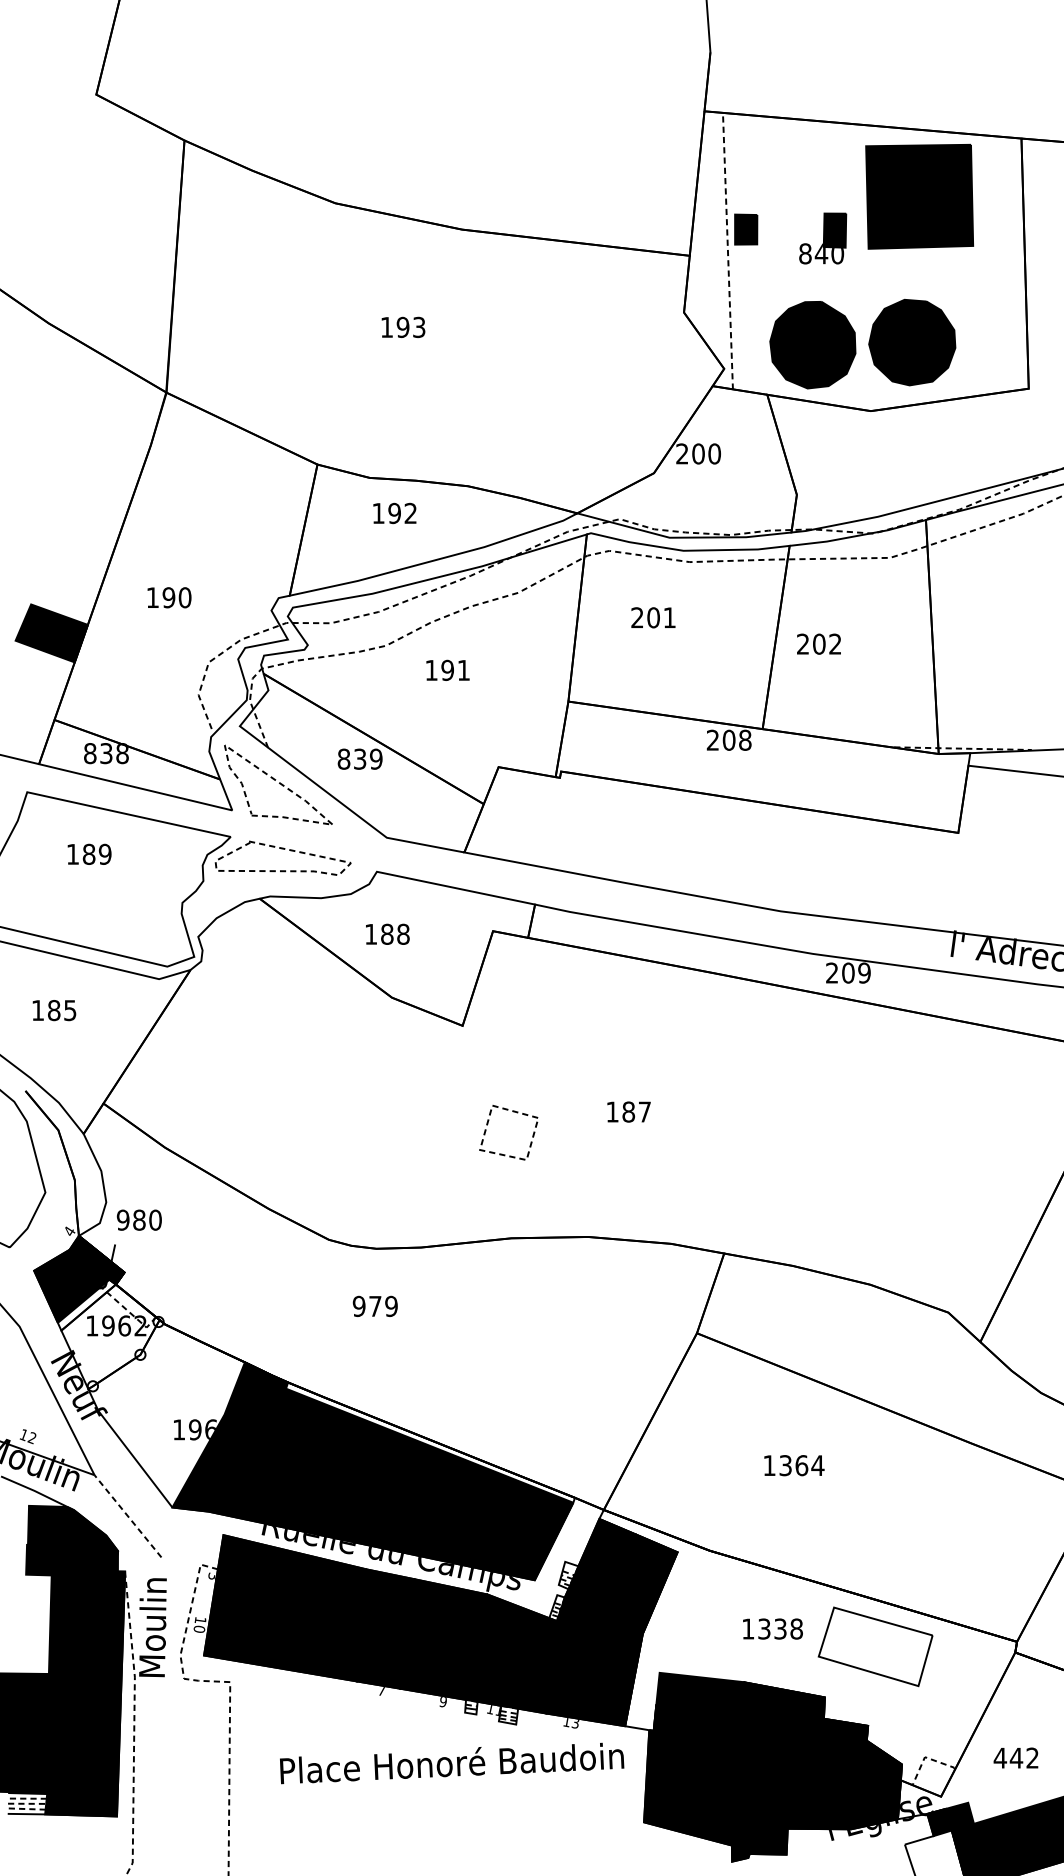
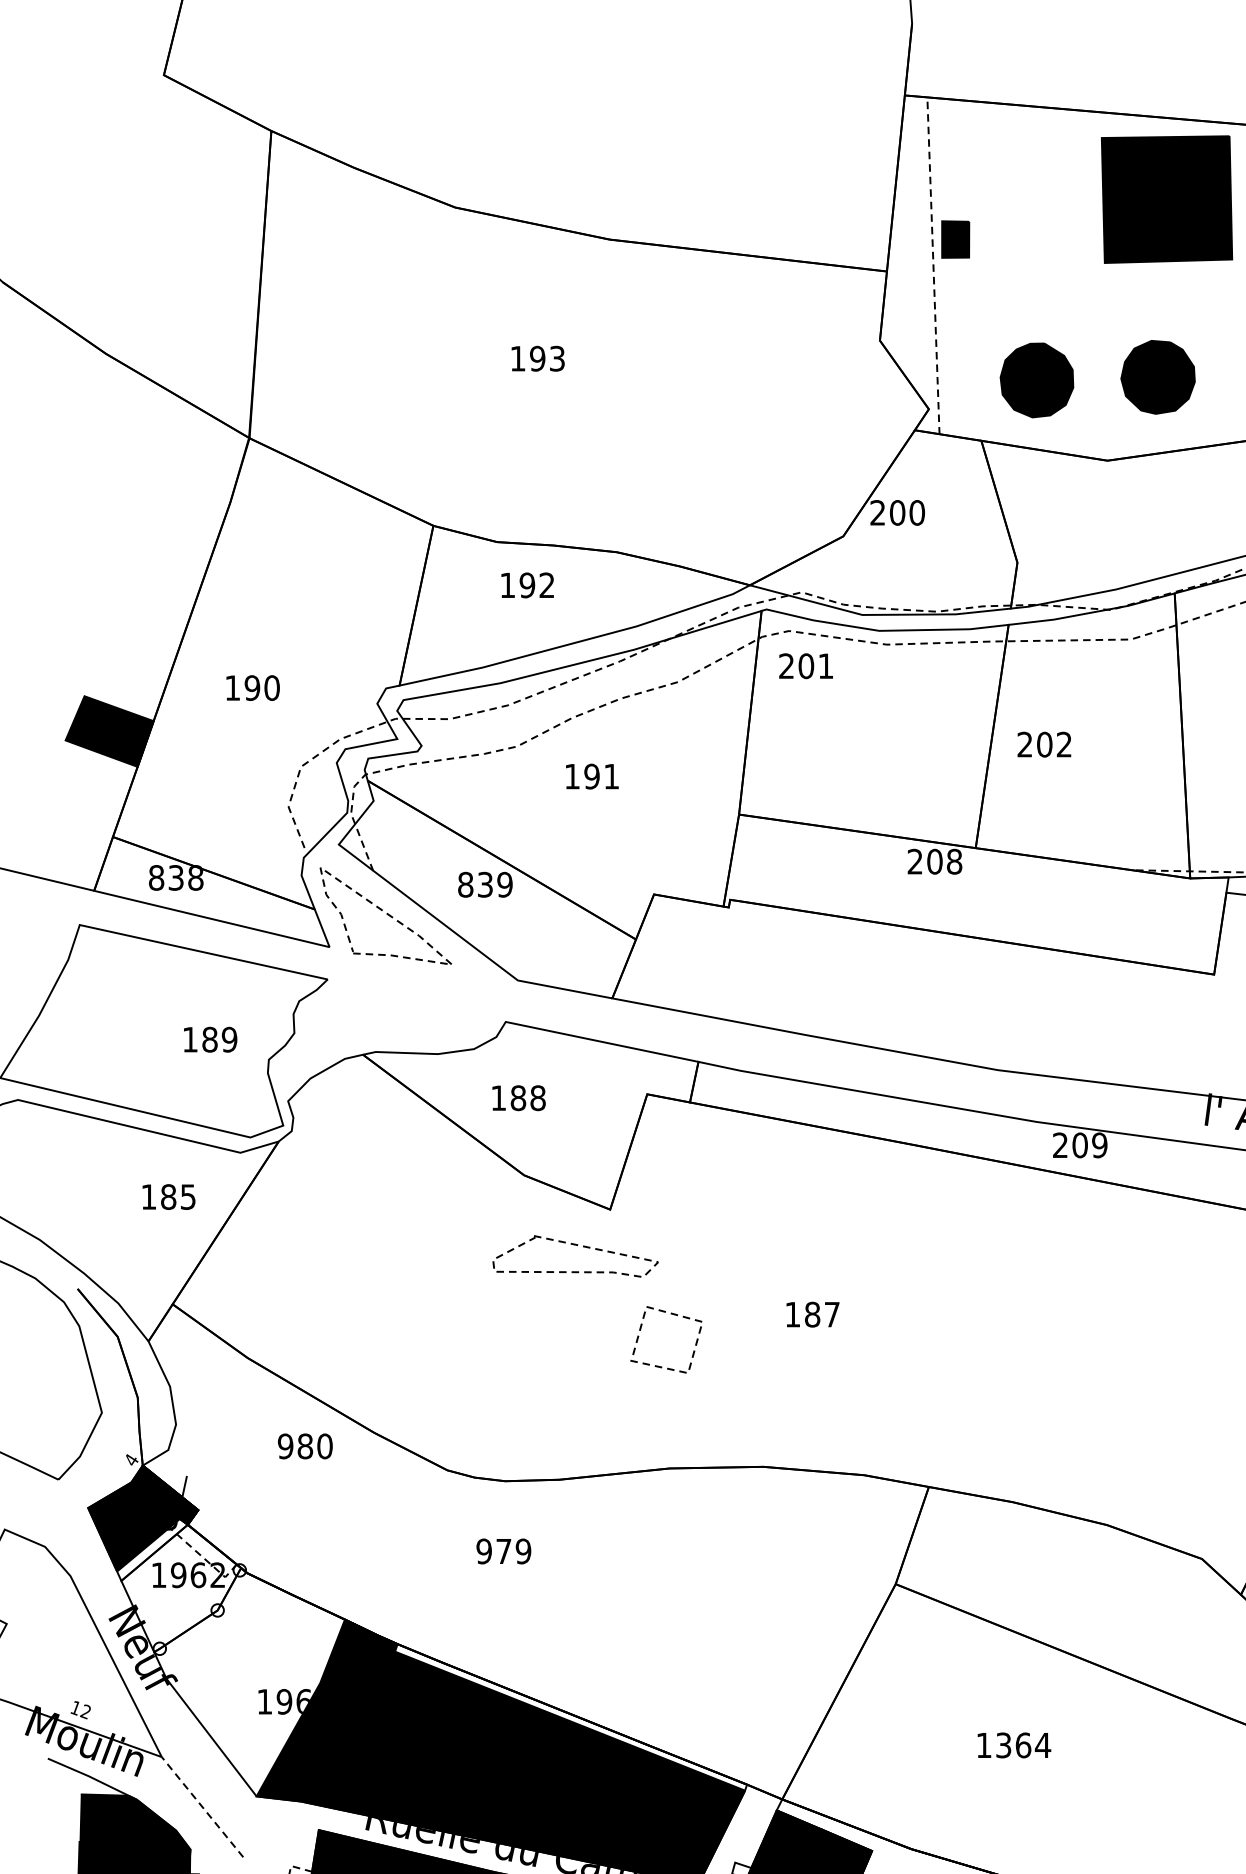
part: (823, 238) -> (1049, 250), removed
part: (912, 342) -> (1158, 377), size x0.7
part: (812, 345) -> (1036, 380), size x0.7
text: (653, 617) -> (806, 665), moved
curve: (282, 849) -> (574, 1245), moved
text: (89, 853) -> (210, 1038), moved
text: (54, 1010) -> (169, 1197), moved
text: (138, 1219) -> (304, 1445), moved

